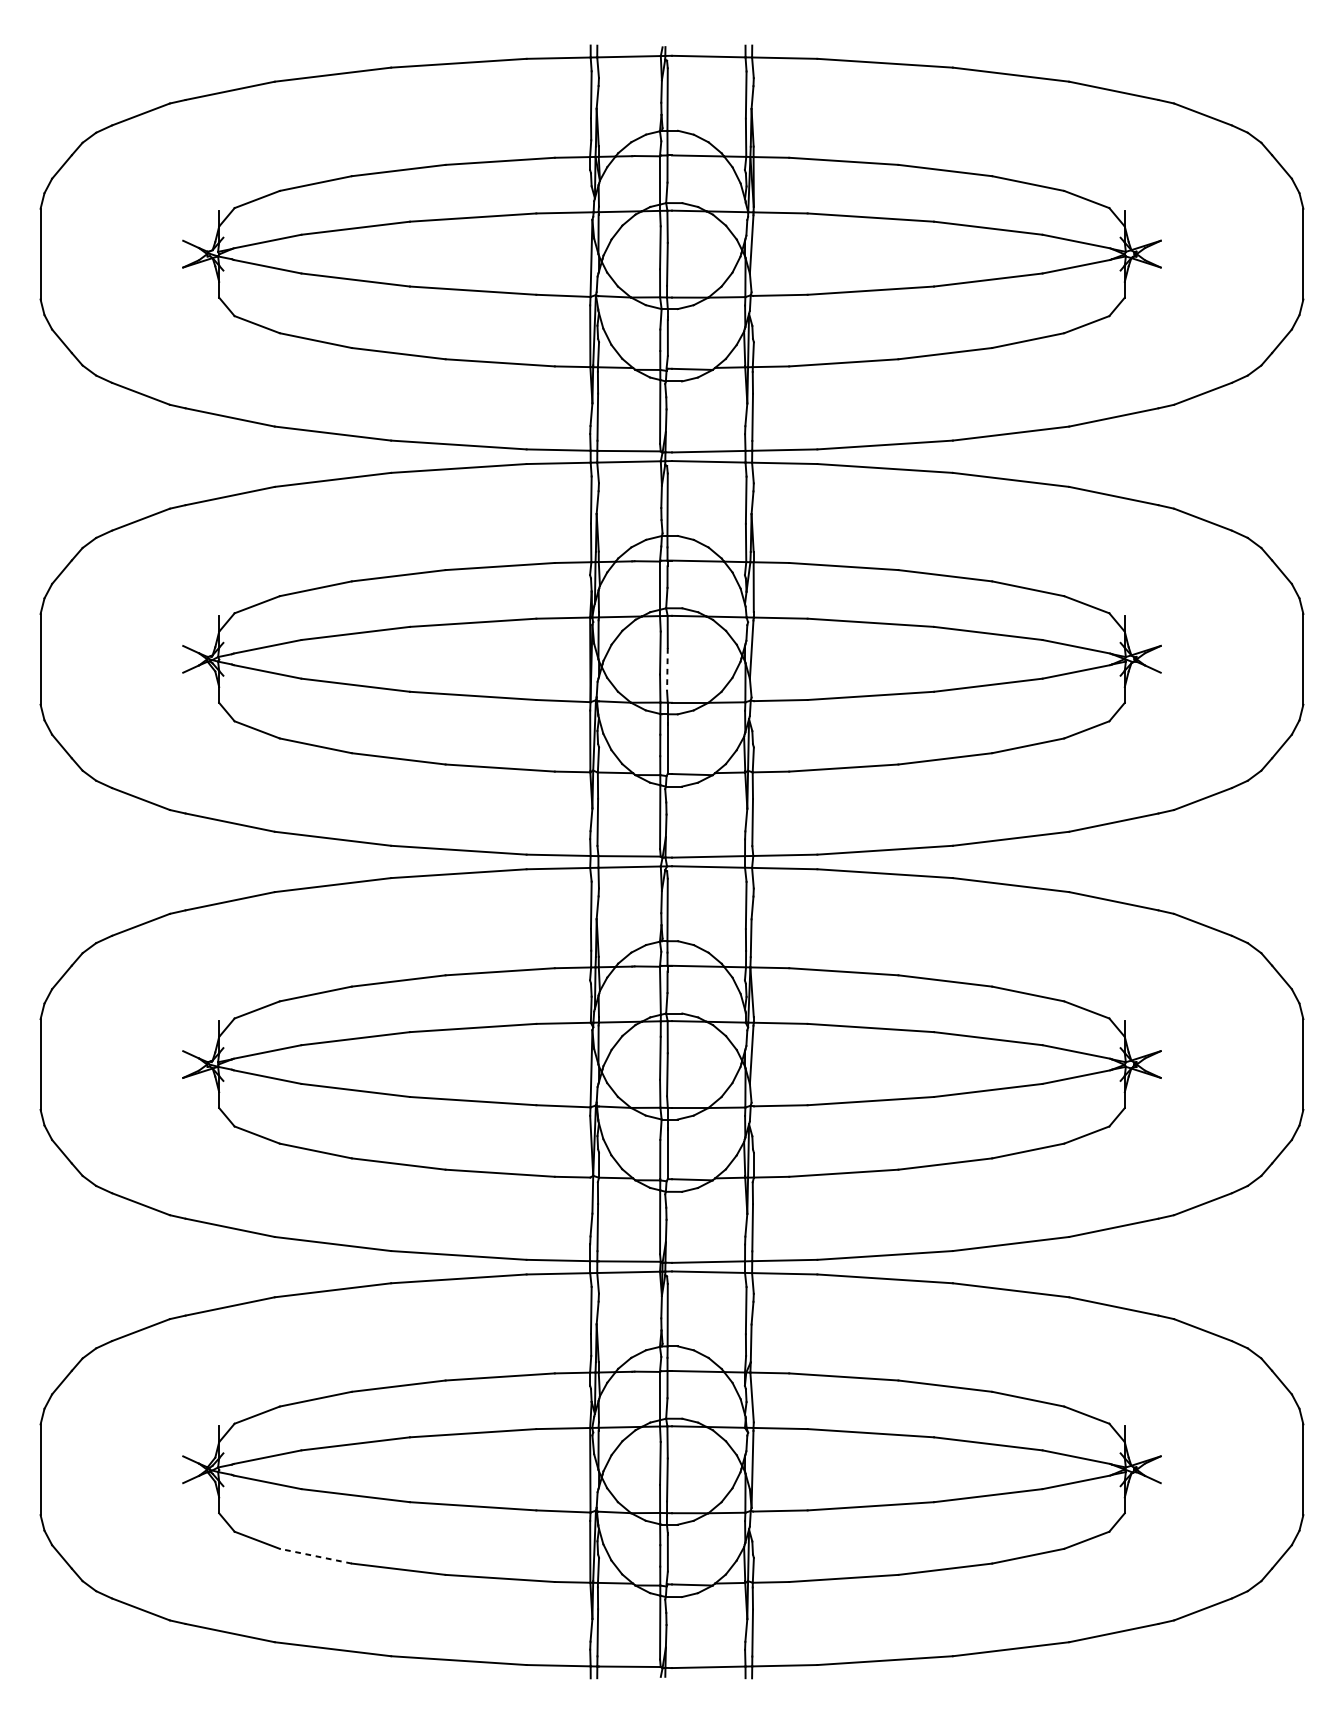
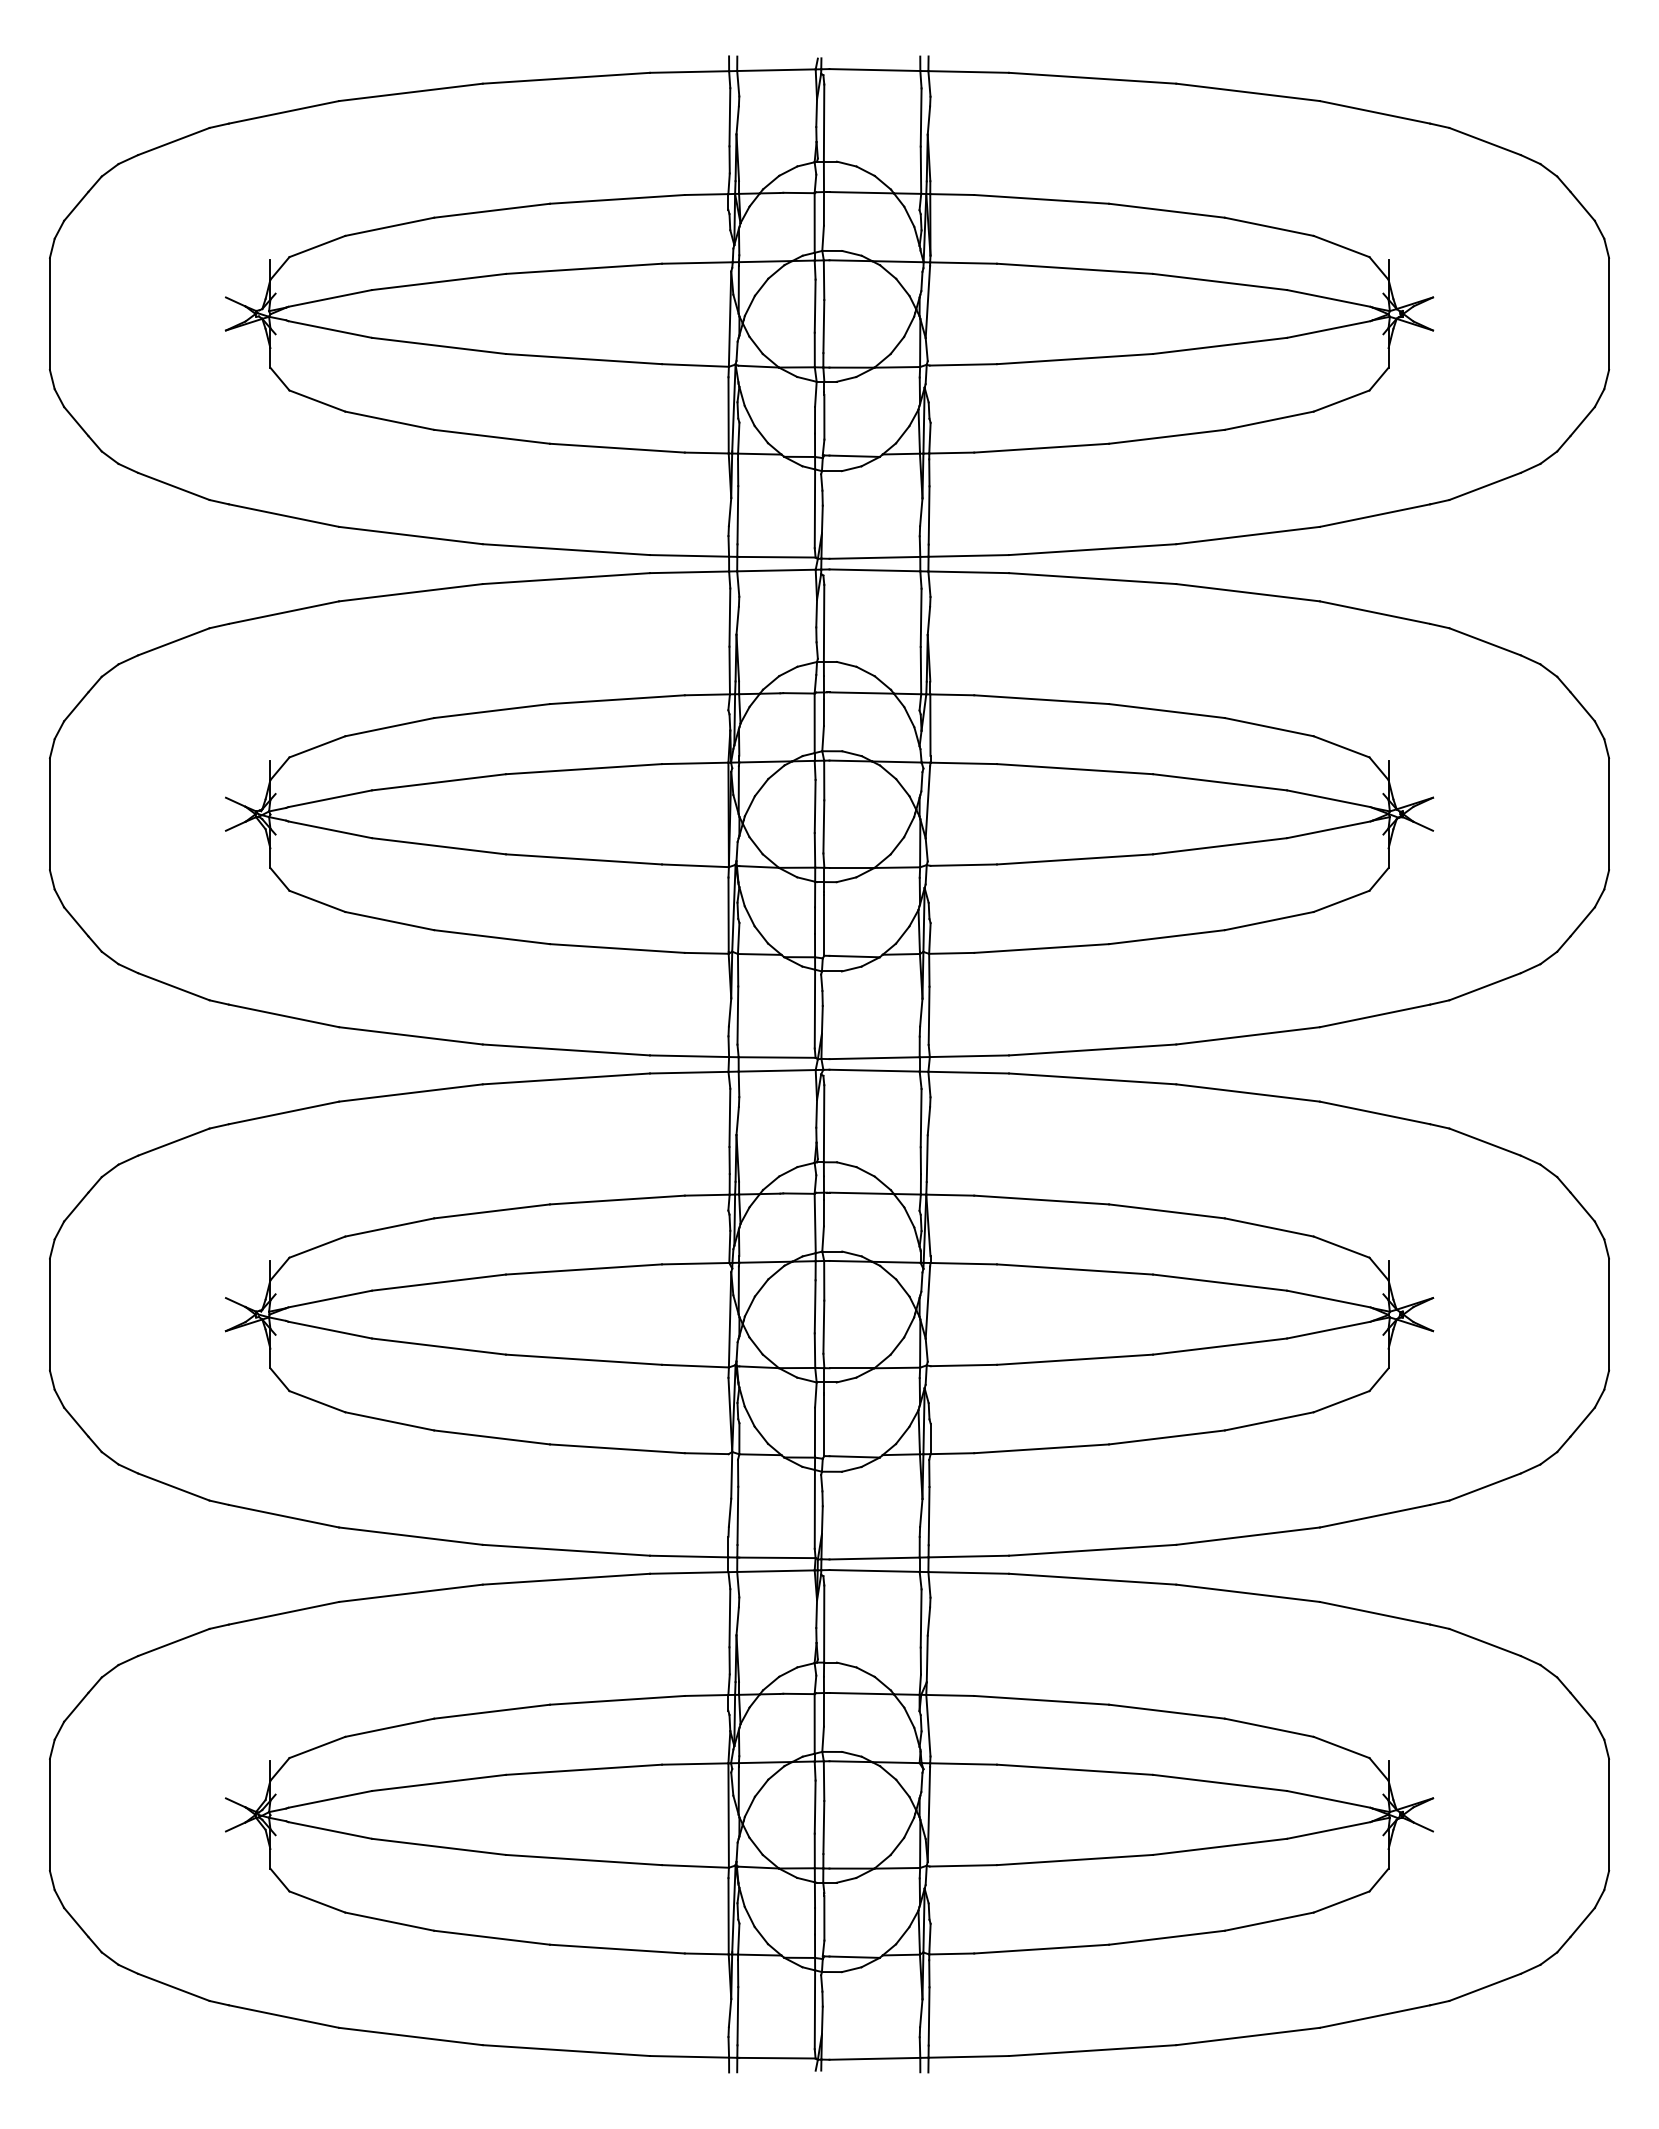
line: (667, 669) -> (823, 826), dashed -> solid
line: (315, 1556) -> (389, 1921), dashed -> solid

